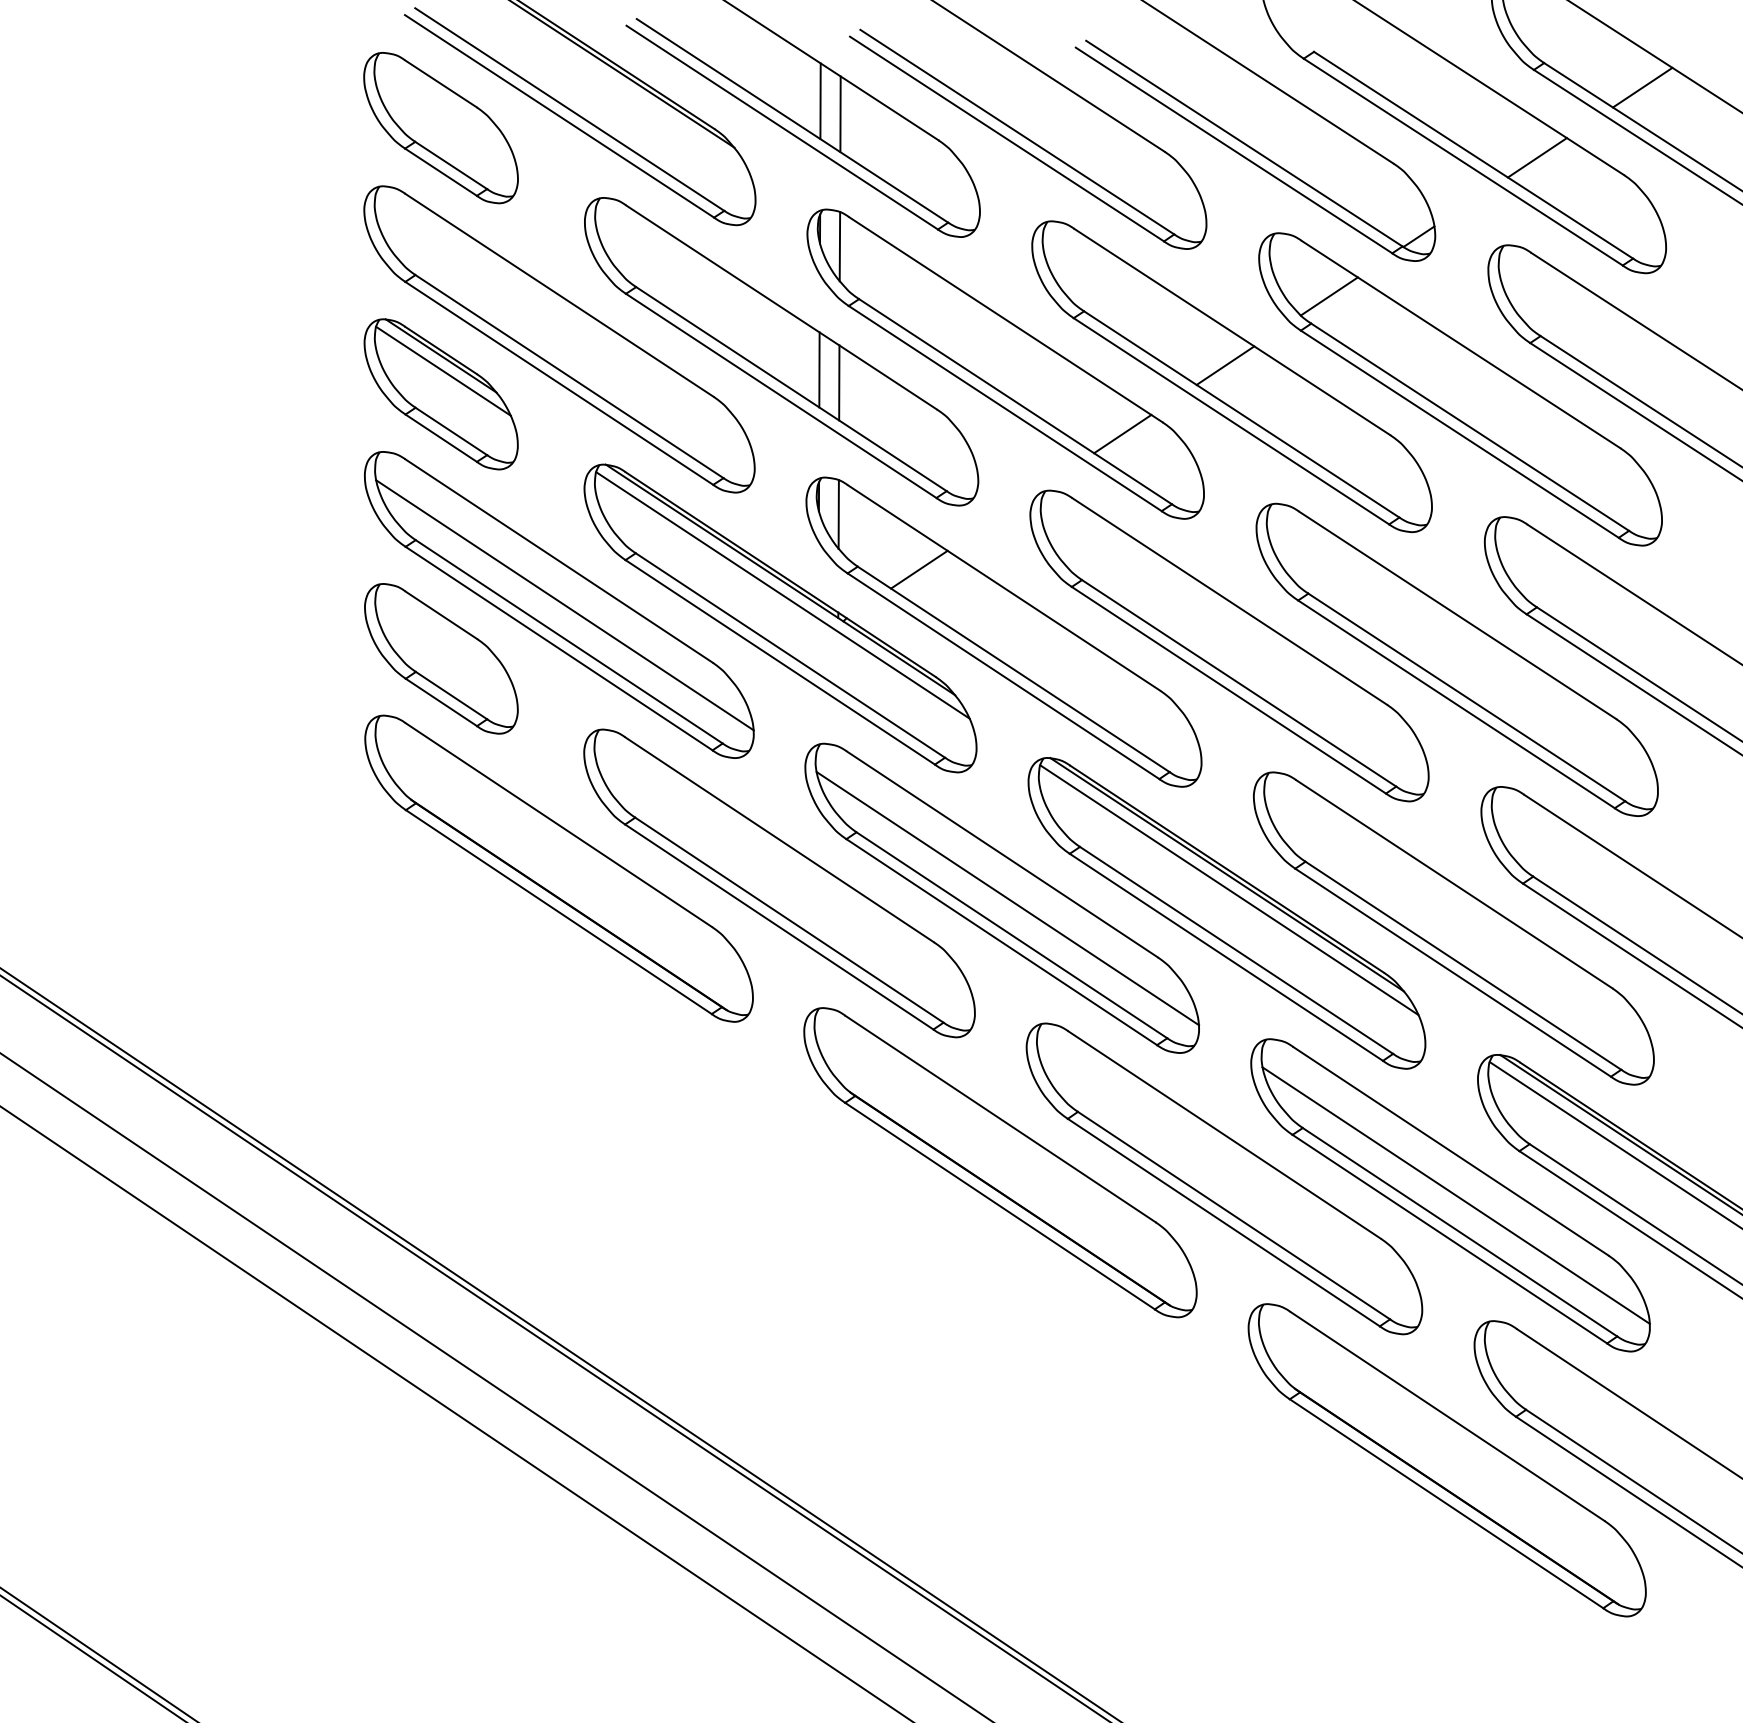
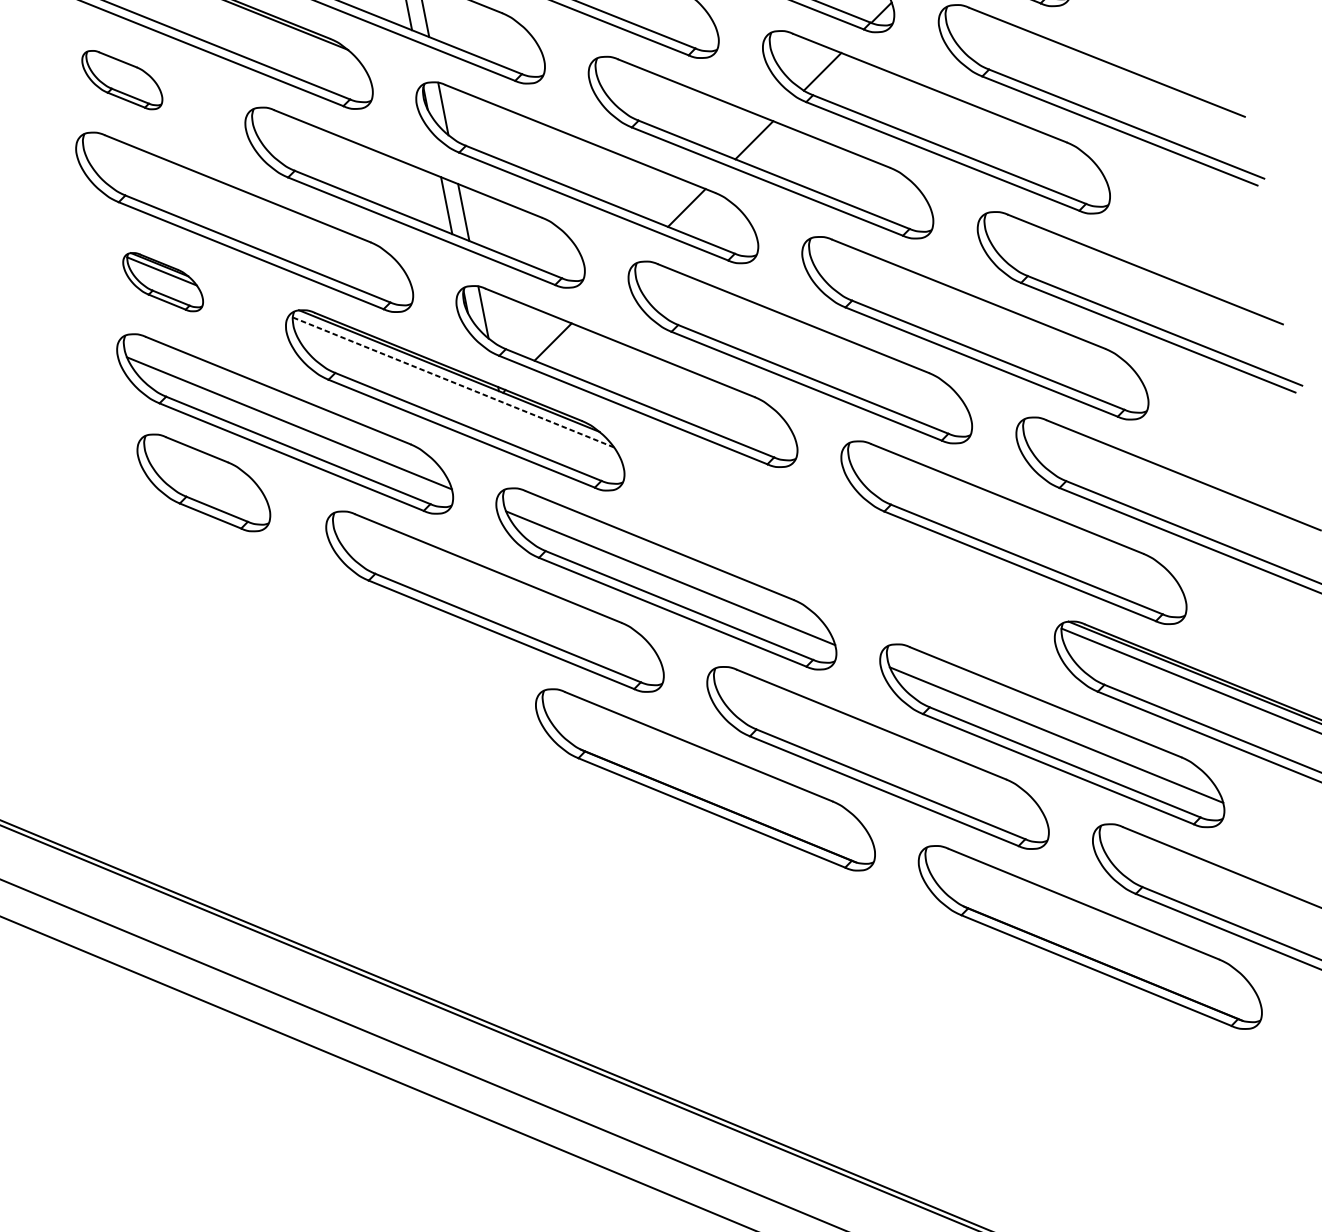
part: (440, 128) -> (121, 80), size x0.6
part: (440, 394) -> (162, 282), size x0.6
line: (782, 595) -> (453, 382), solid -> dashed
part: (558, 868) -> (324, 624), removed
part: (1226, 913) -> (839, 556), removed

